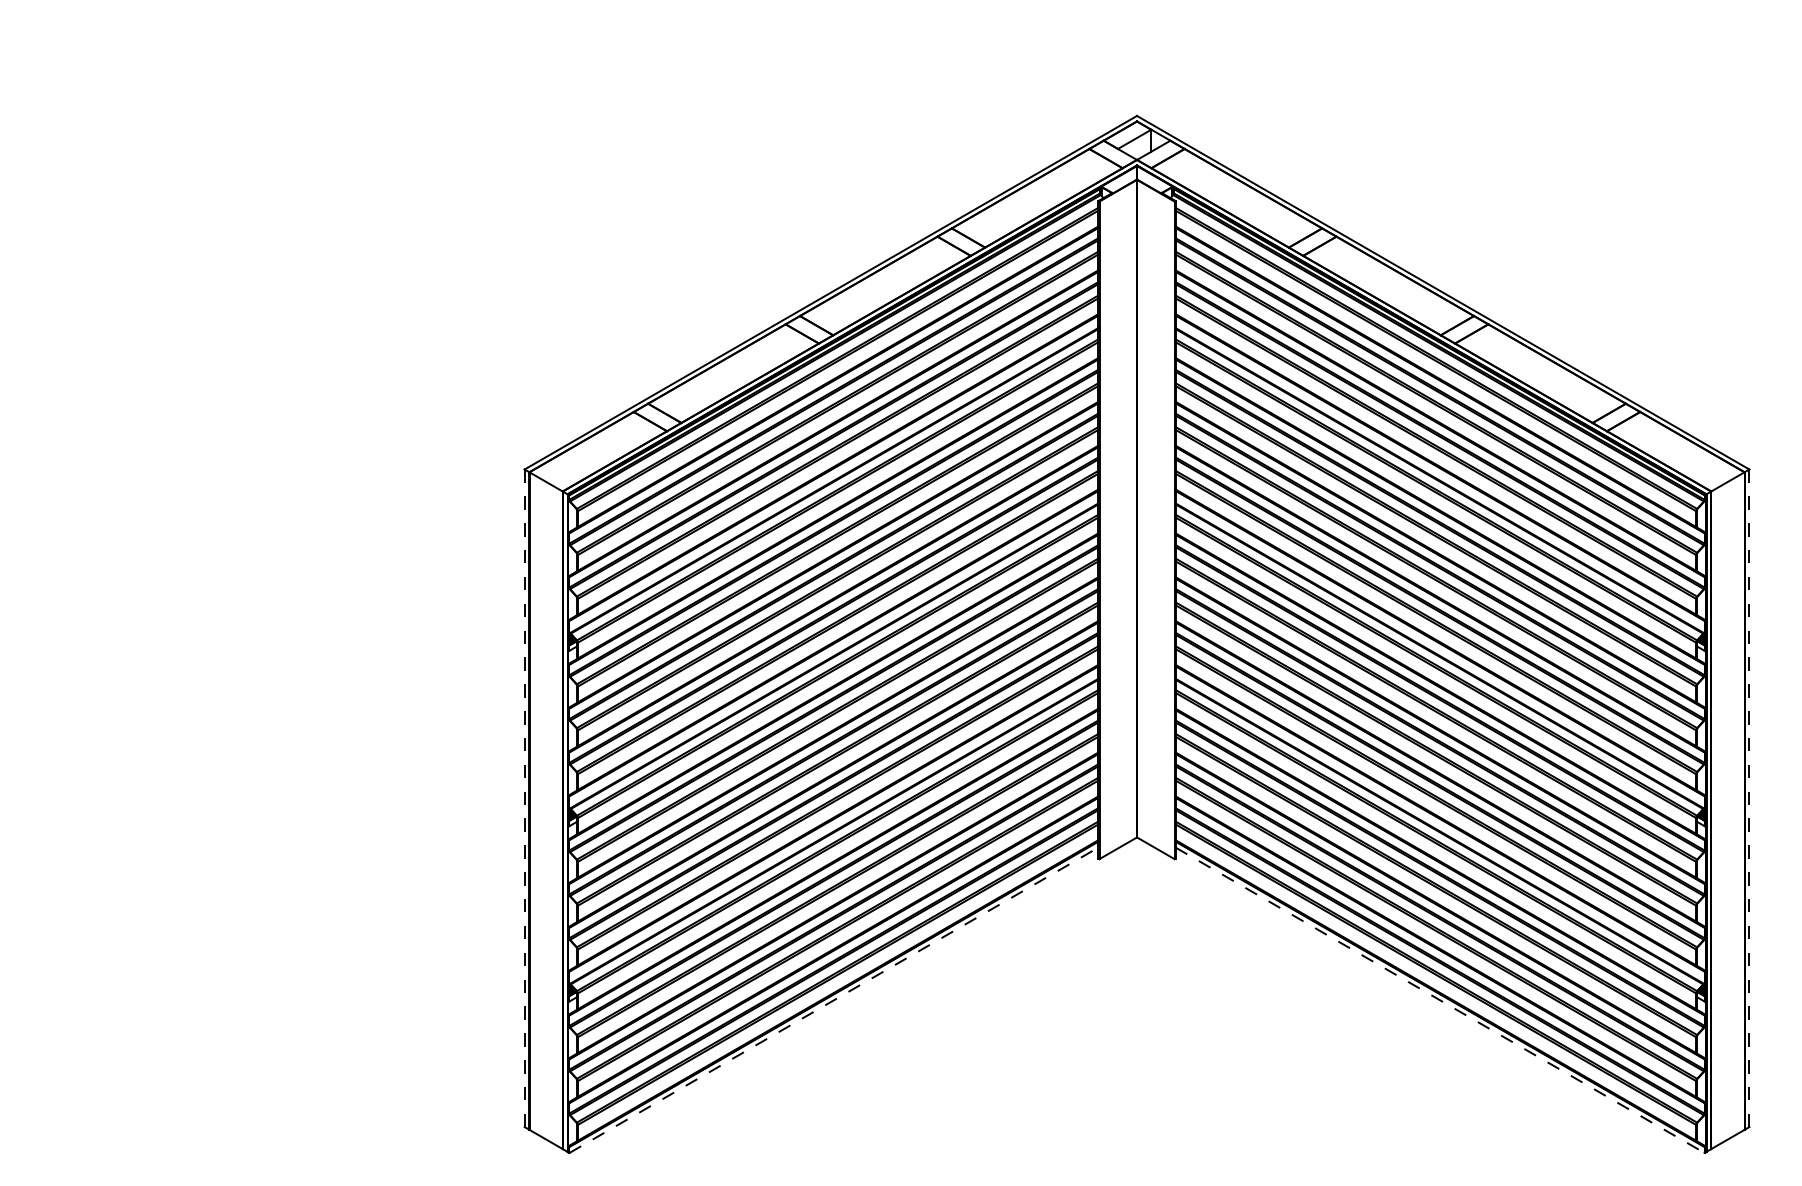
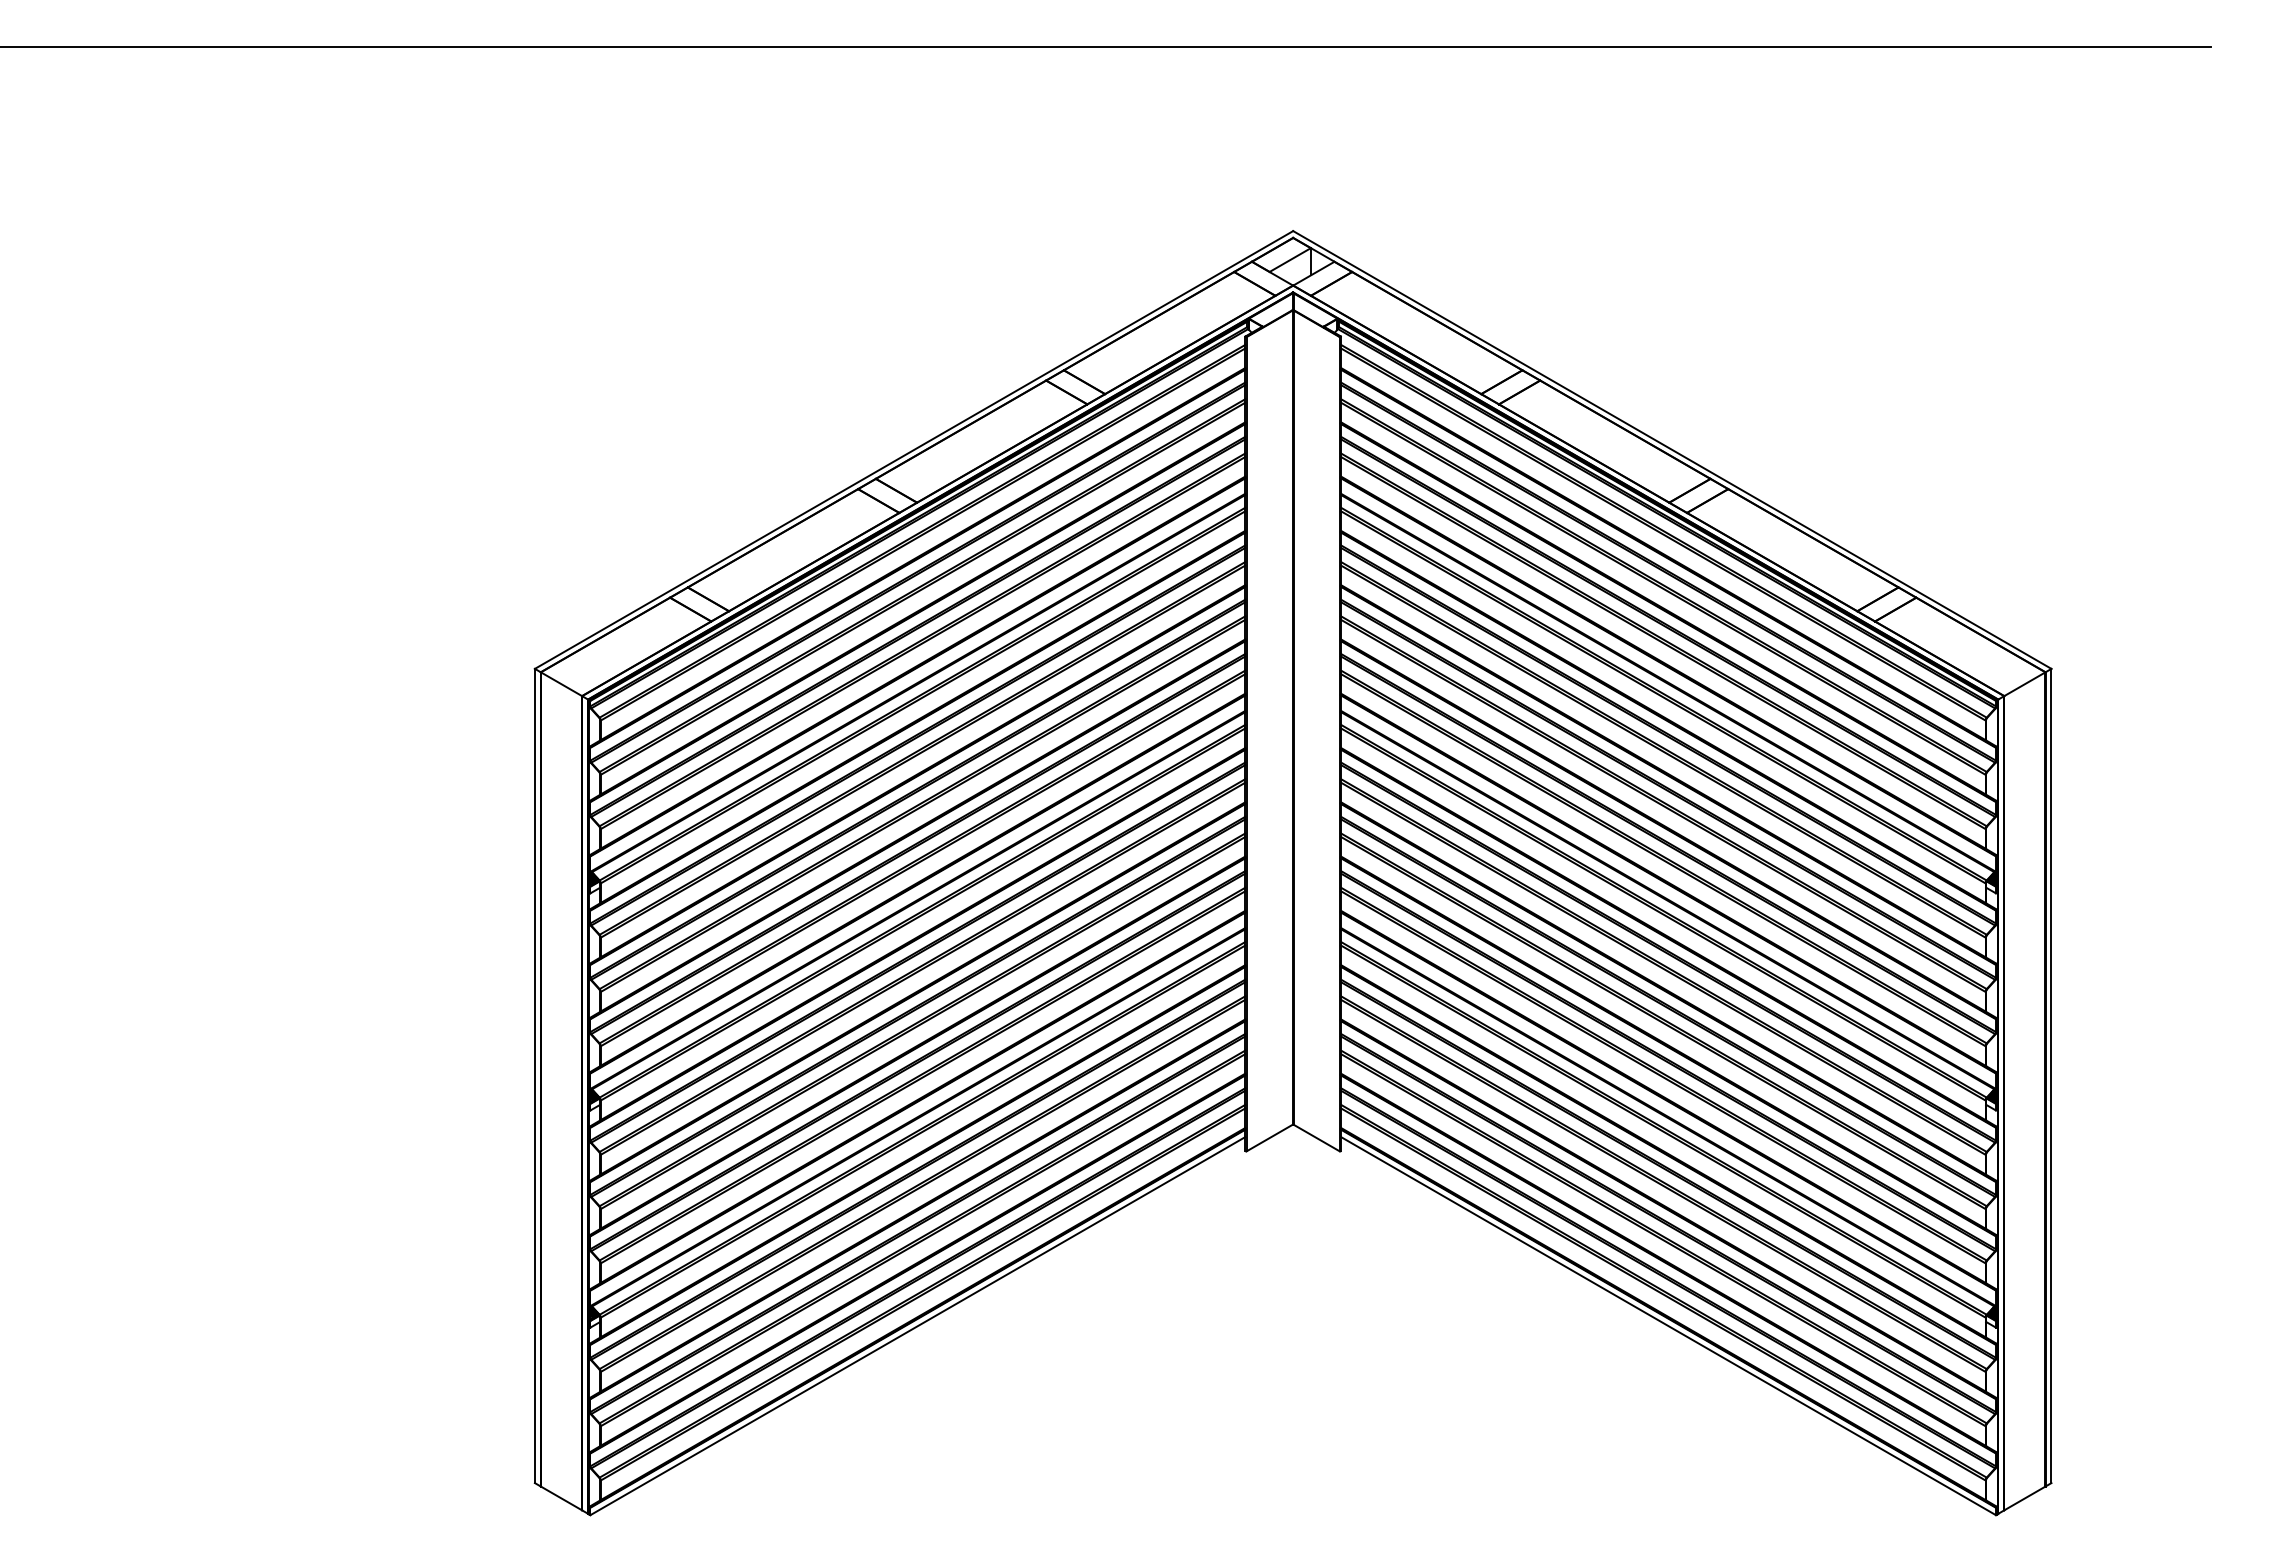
line: (524, 798) -> (534, 1076), dashed -> solid
line: (1749, 798) -> (2051, 1076), dashed -> solid
line: (834, 999) -> (918, 1325), dashed -> solid
line: (1440, 1000) -> (1668, 1326), dashed -> solid

